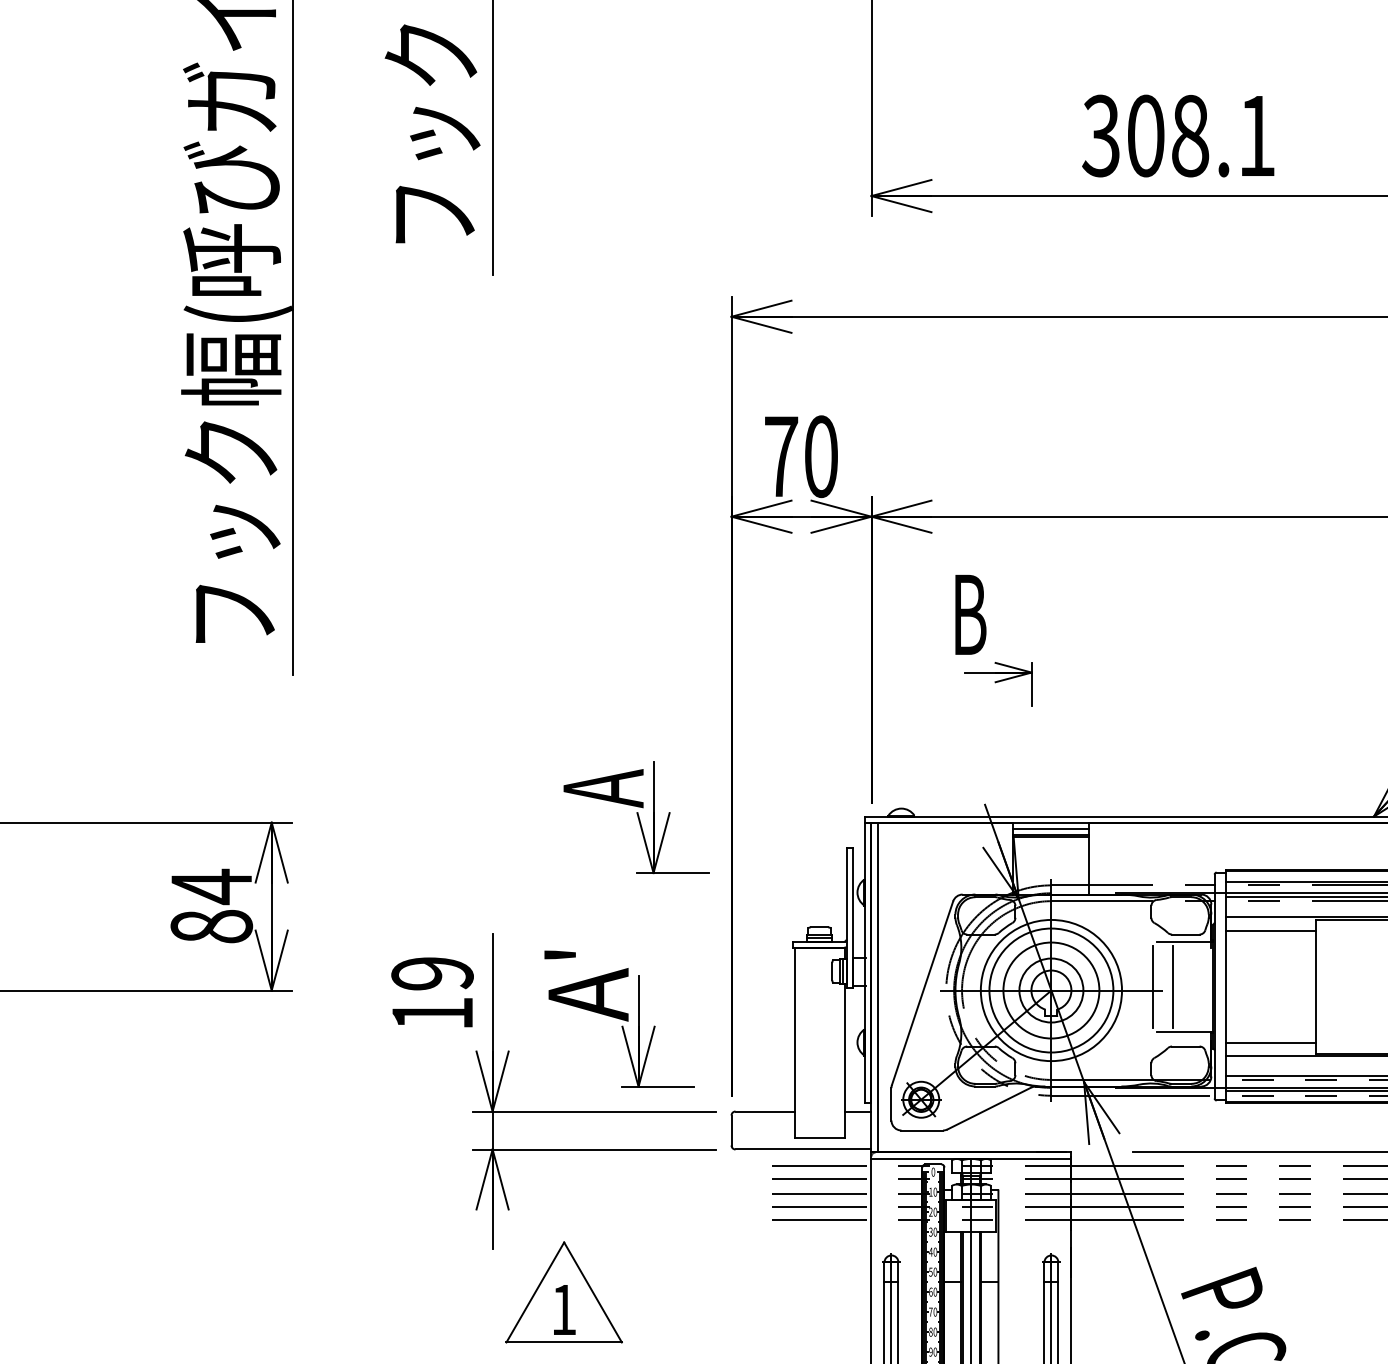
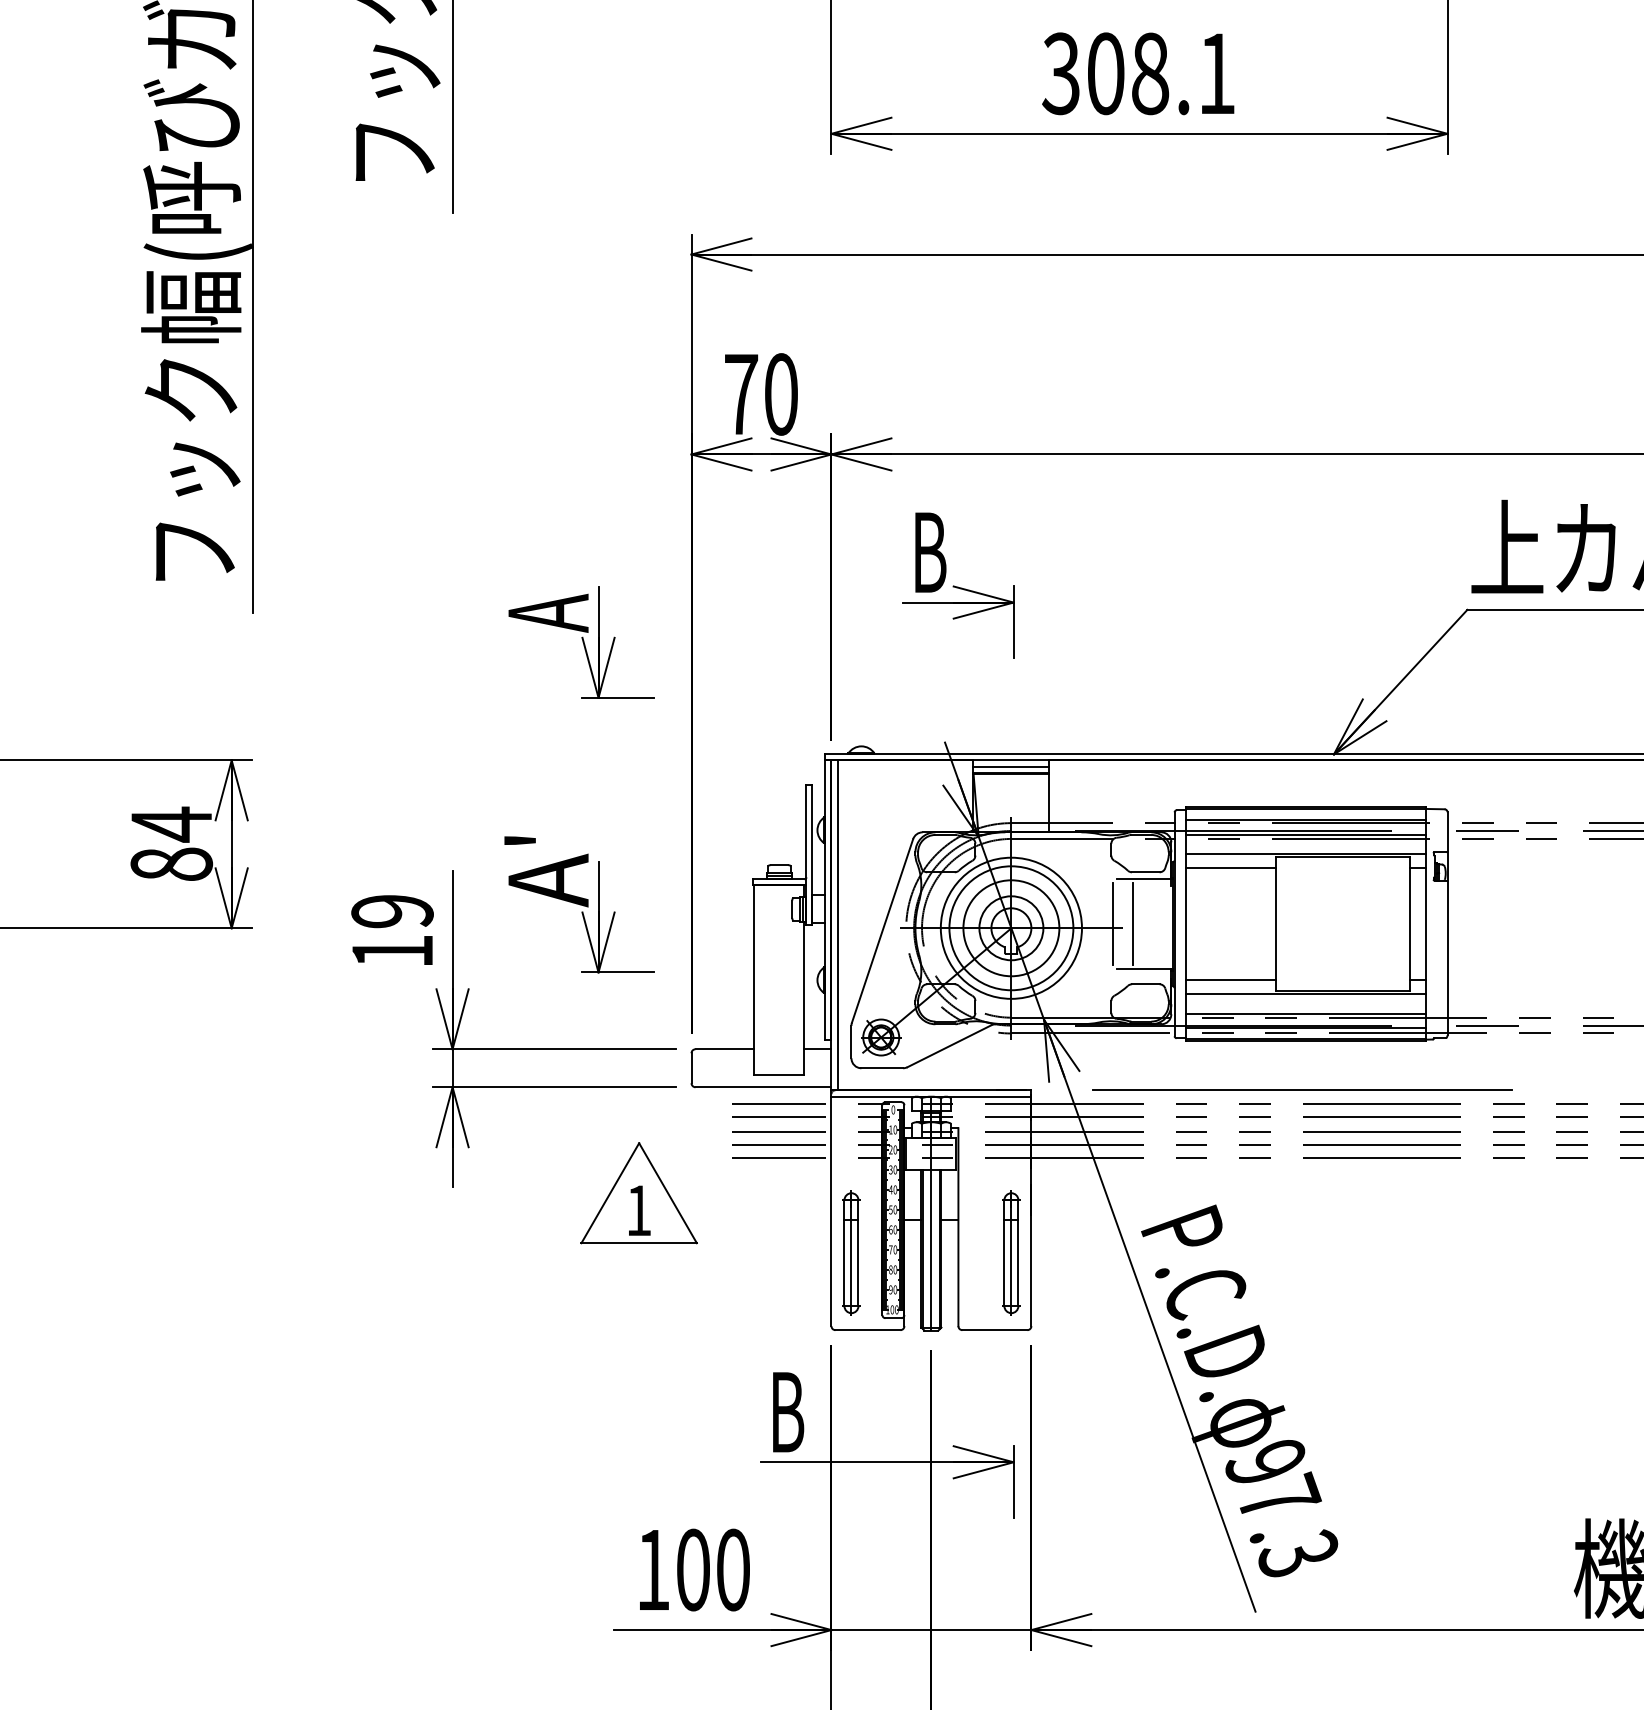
part: (998, 683) -> (958, 621), size x1.67
part: (636, 817) -> (581, 642), moved
part: (619, 1018) -> (579, 904), moved
part: (563, 1292) -> (638, 1193), moved

